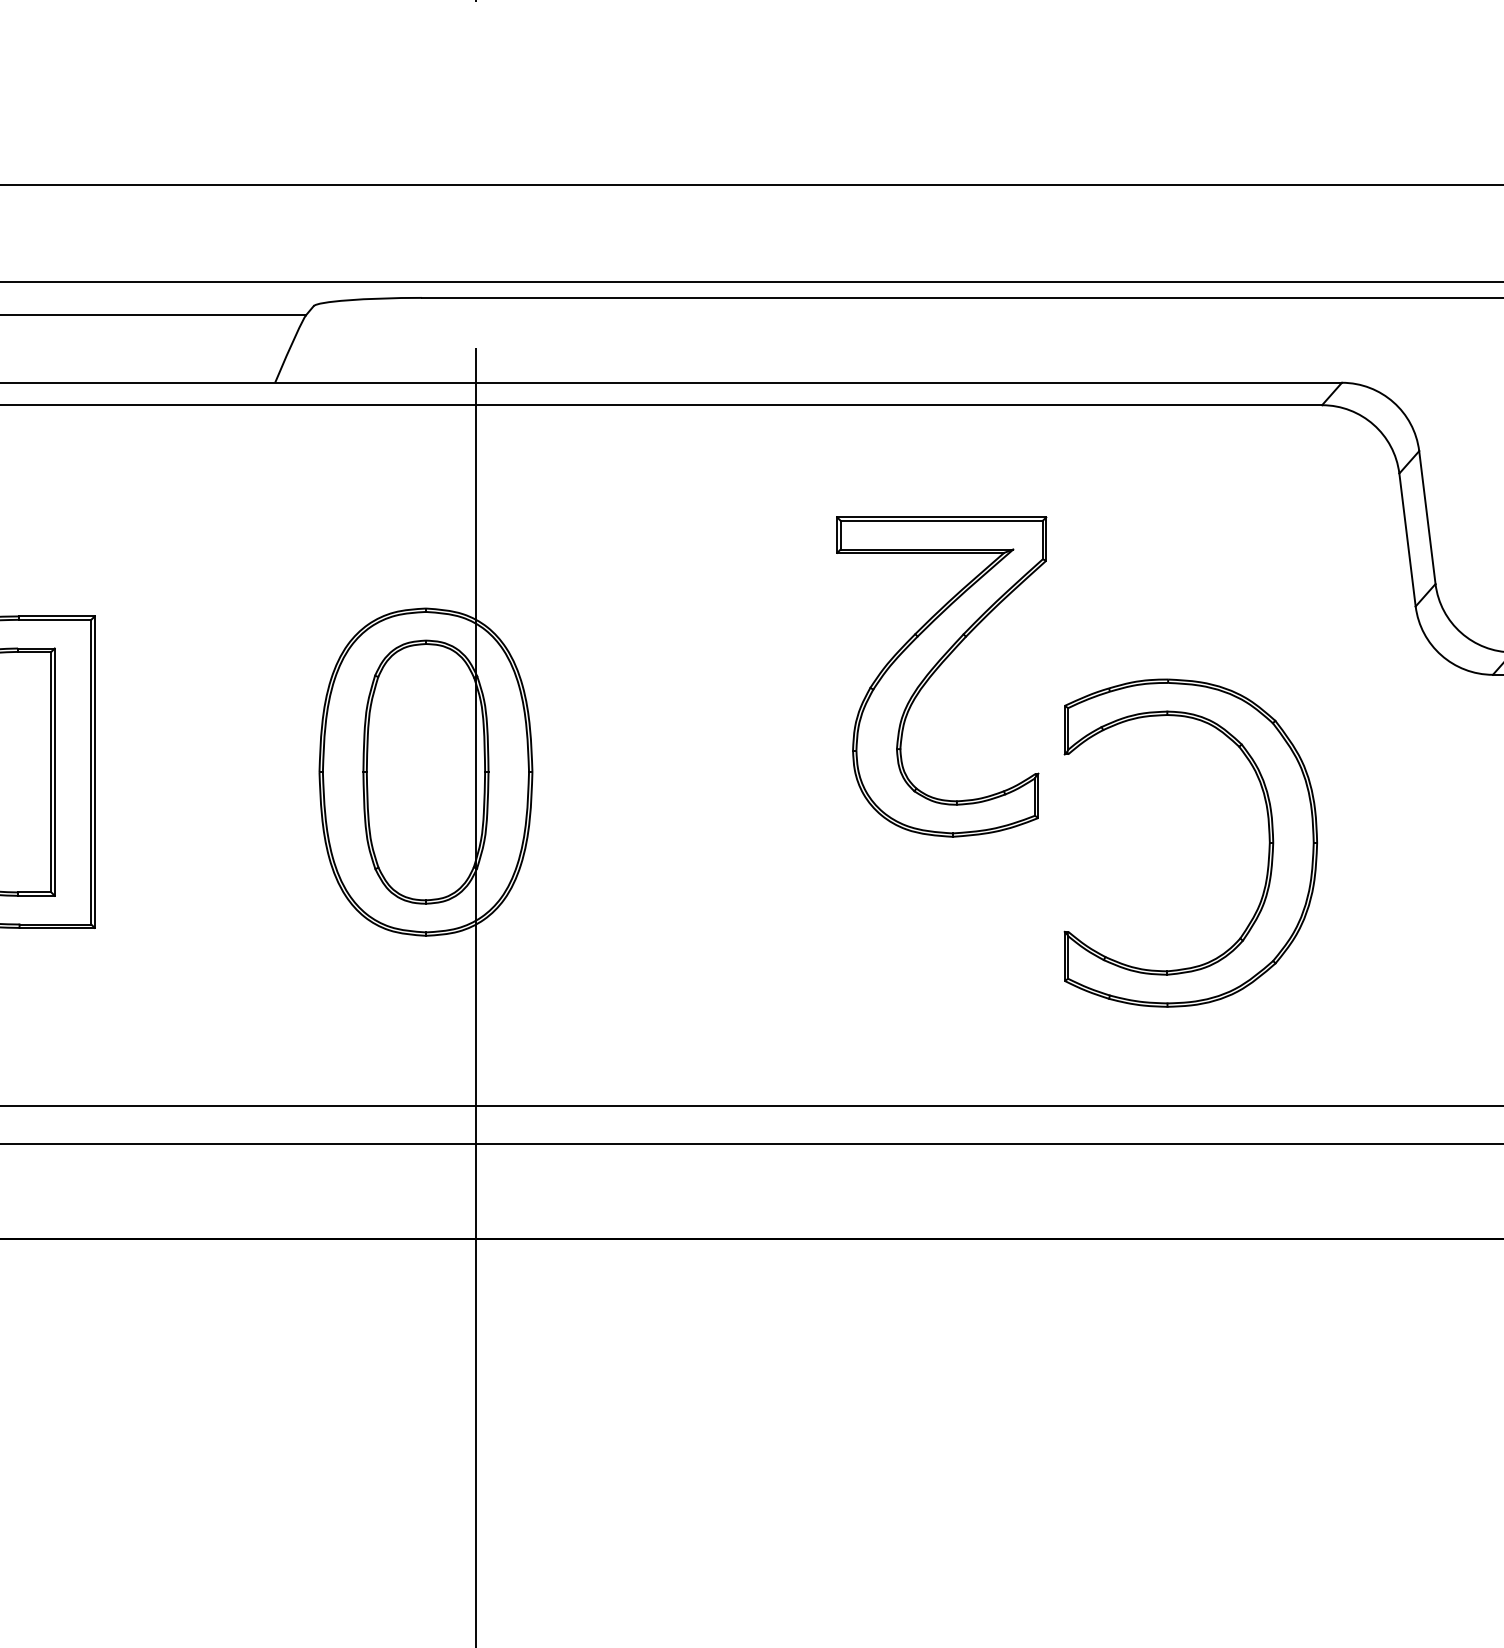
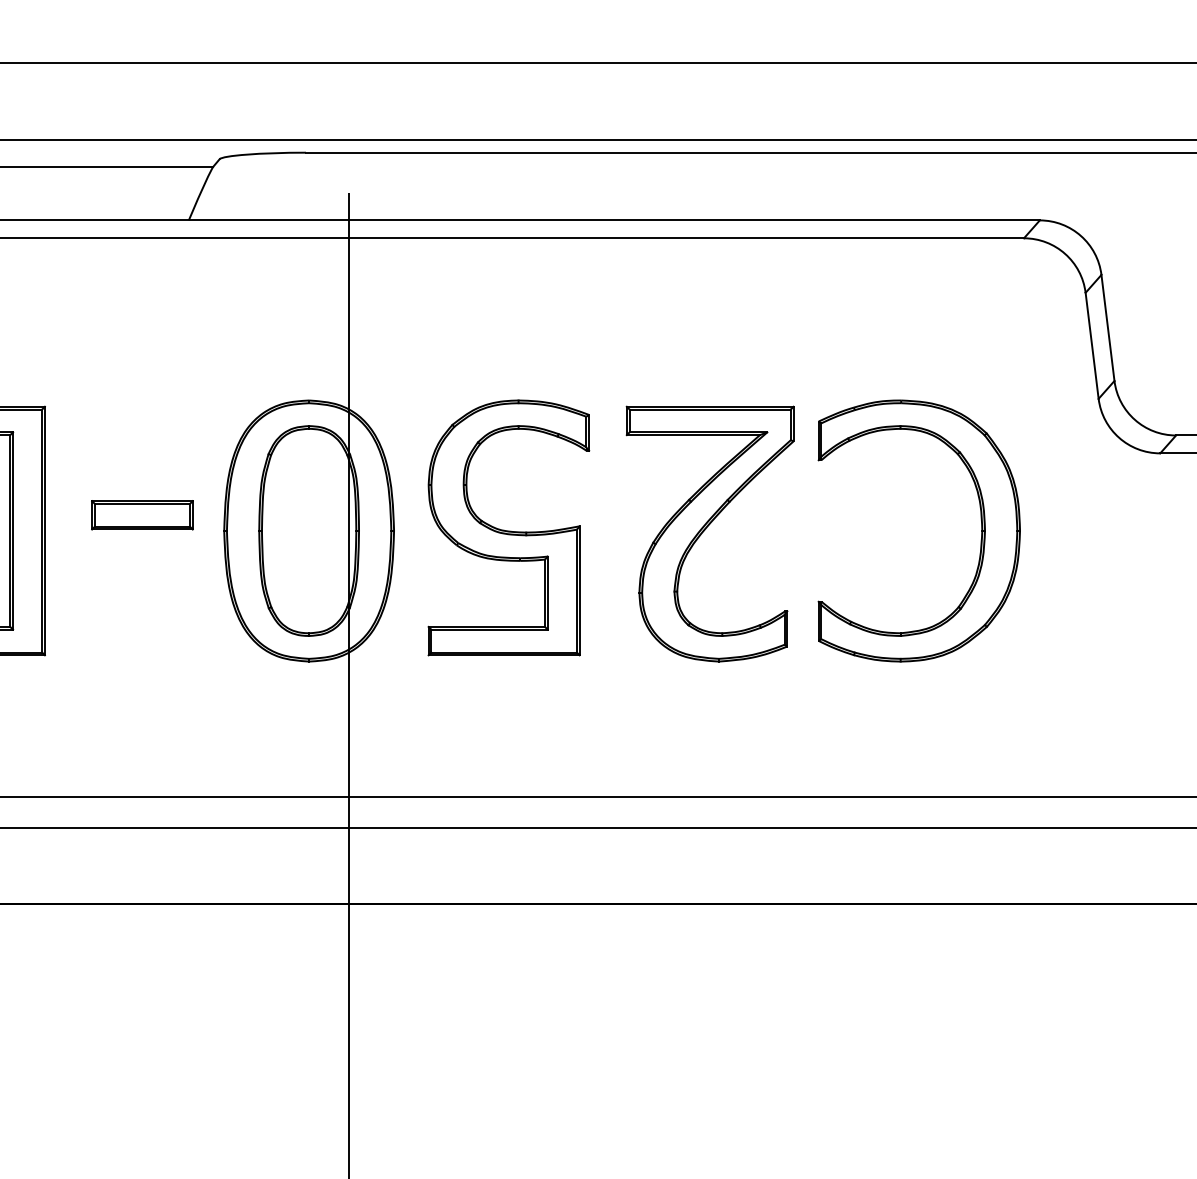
part: (935, 672) -> (705, 530), moved
part: (216, 752) -> (142, 515), added
part: (675, 767) -> (508, 527), added
part: (1268, 842) -> (981, 530), moved

